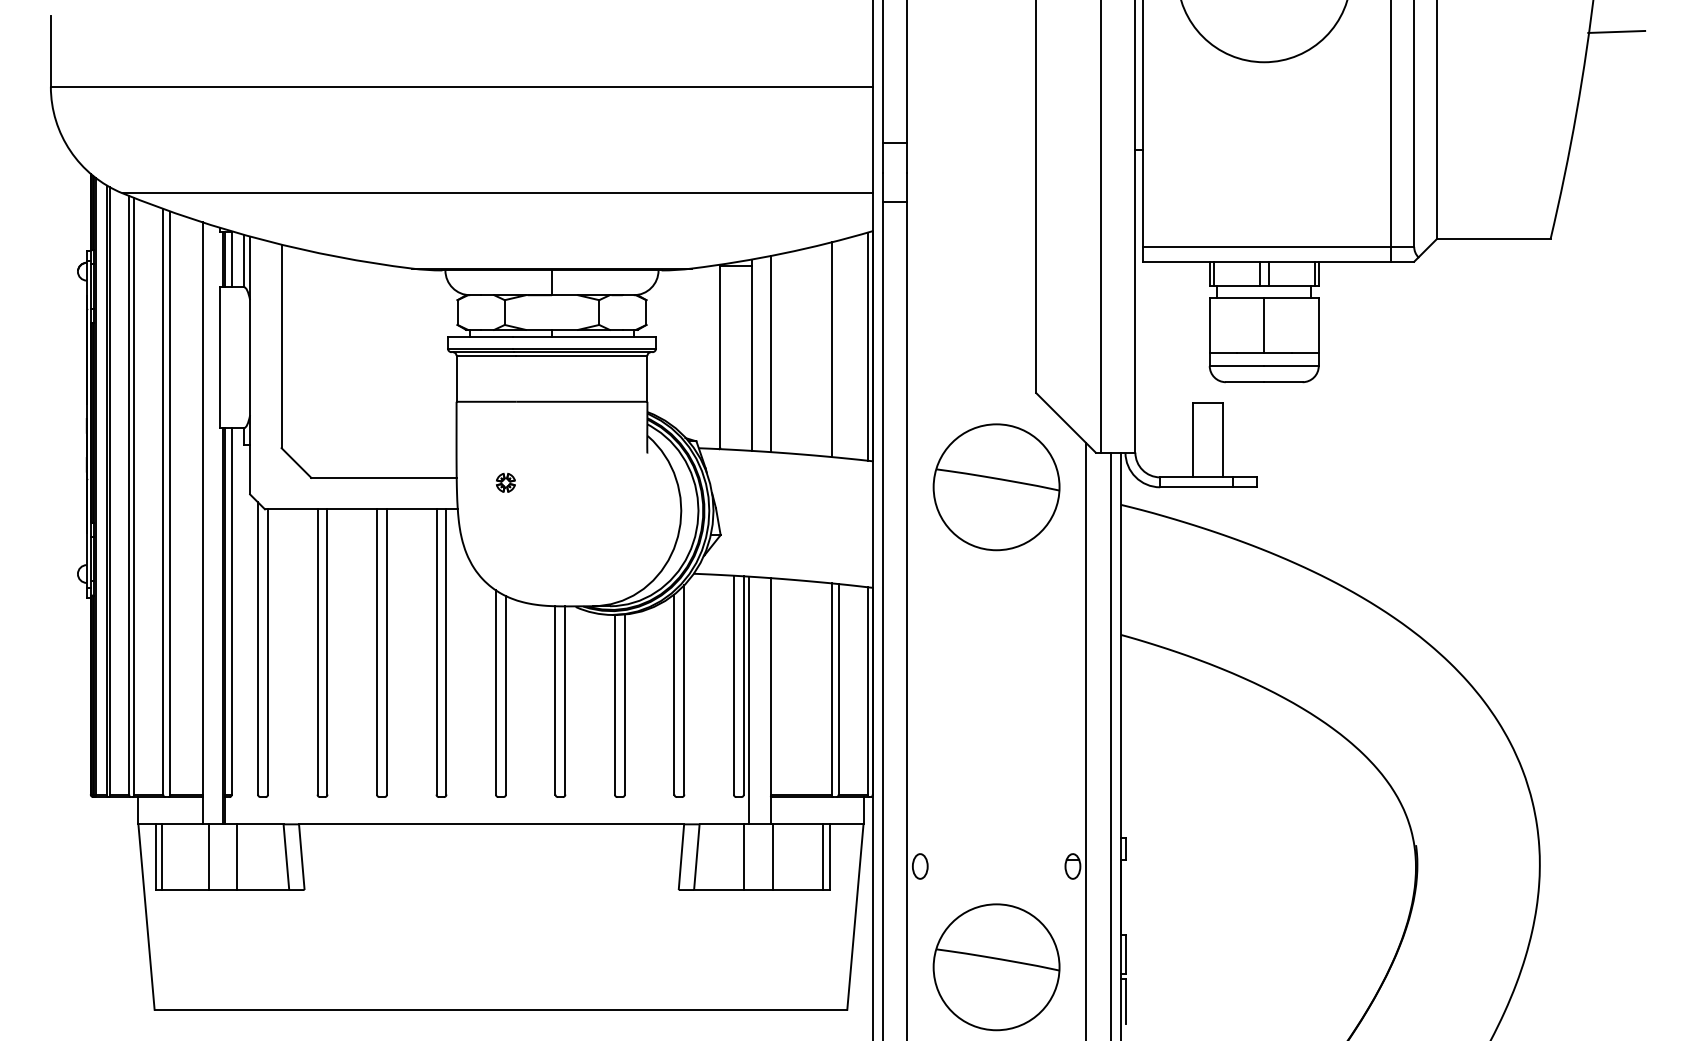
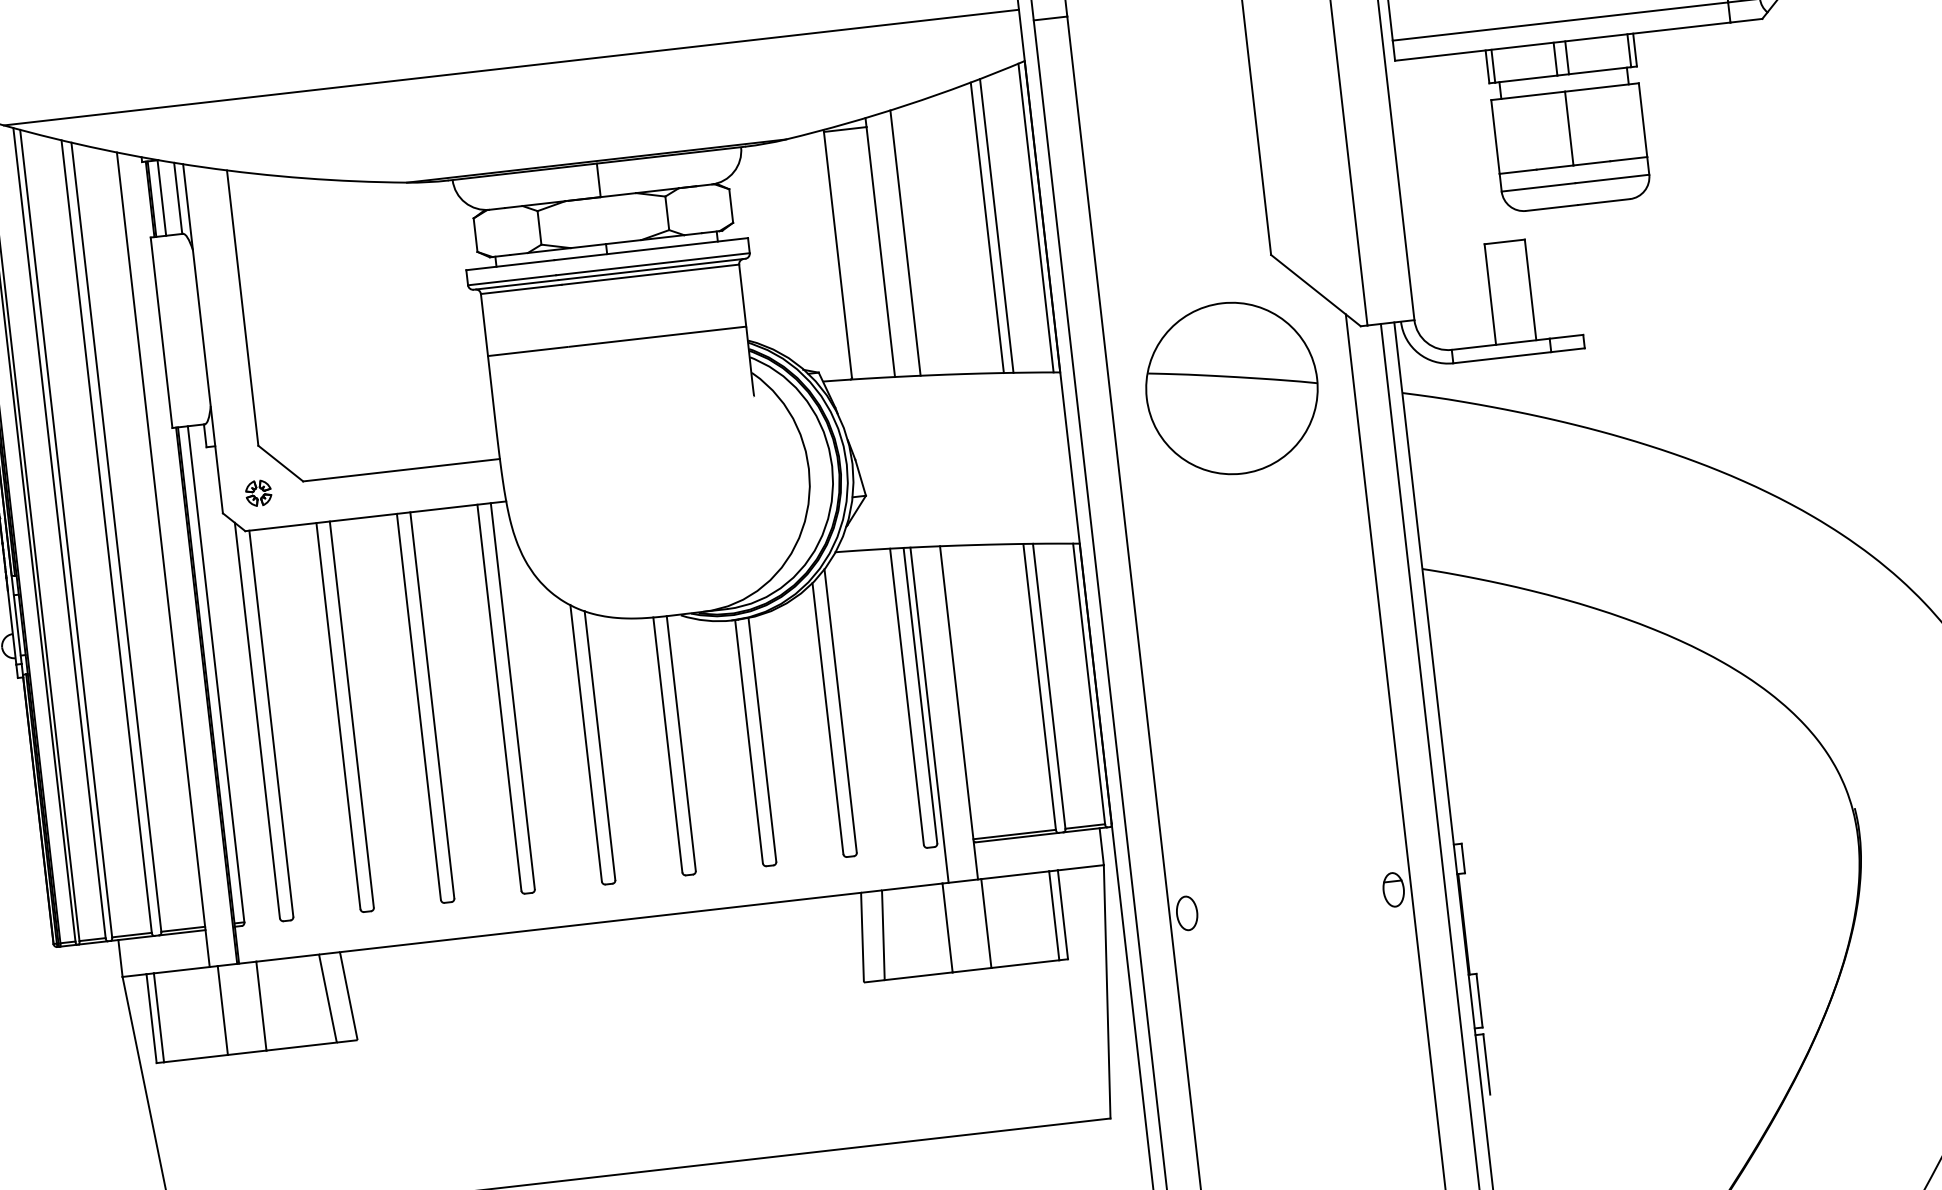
line: (838, 348) -> (996, 225), added
part: (505, 482) -> (258, 492), moved
part: (996, 967) -> (1305, 1038), removed

